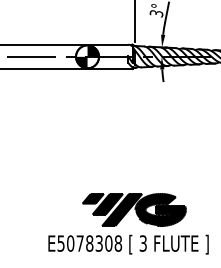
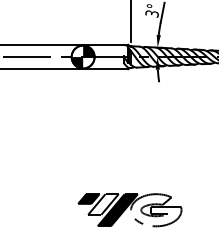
fill: (107, 203) -> (103, 203), removed
fill: (160, 209) -> (156, 209), removed

